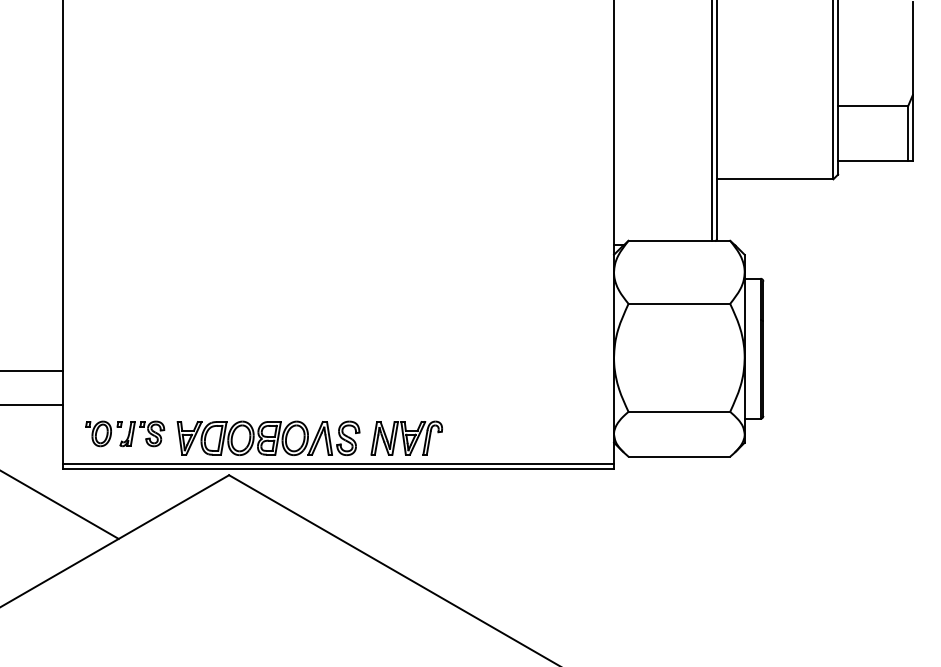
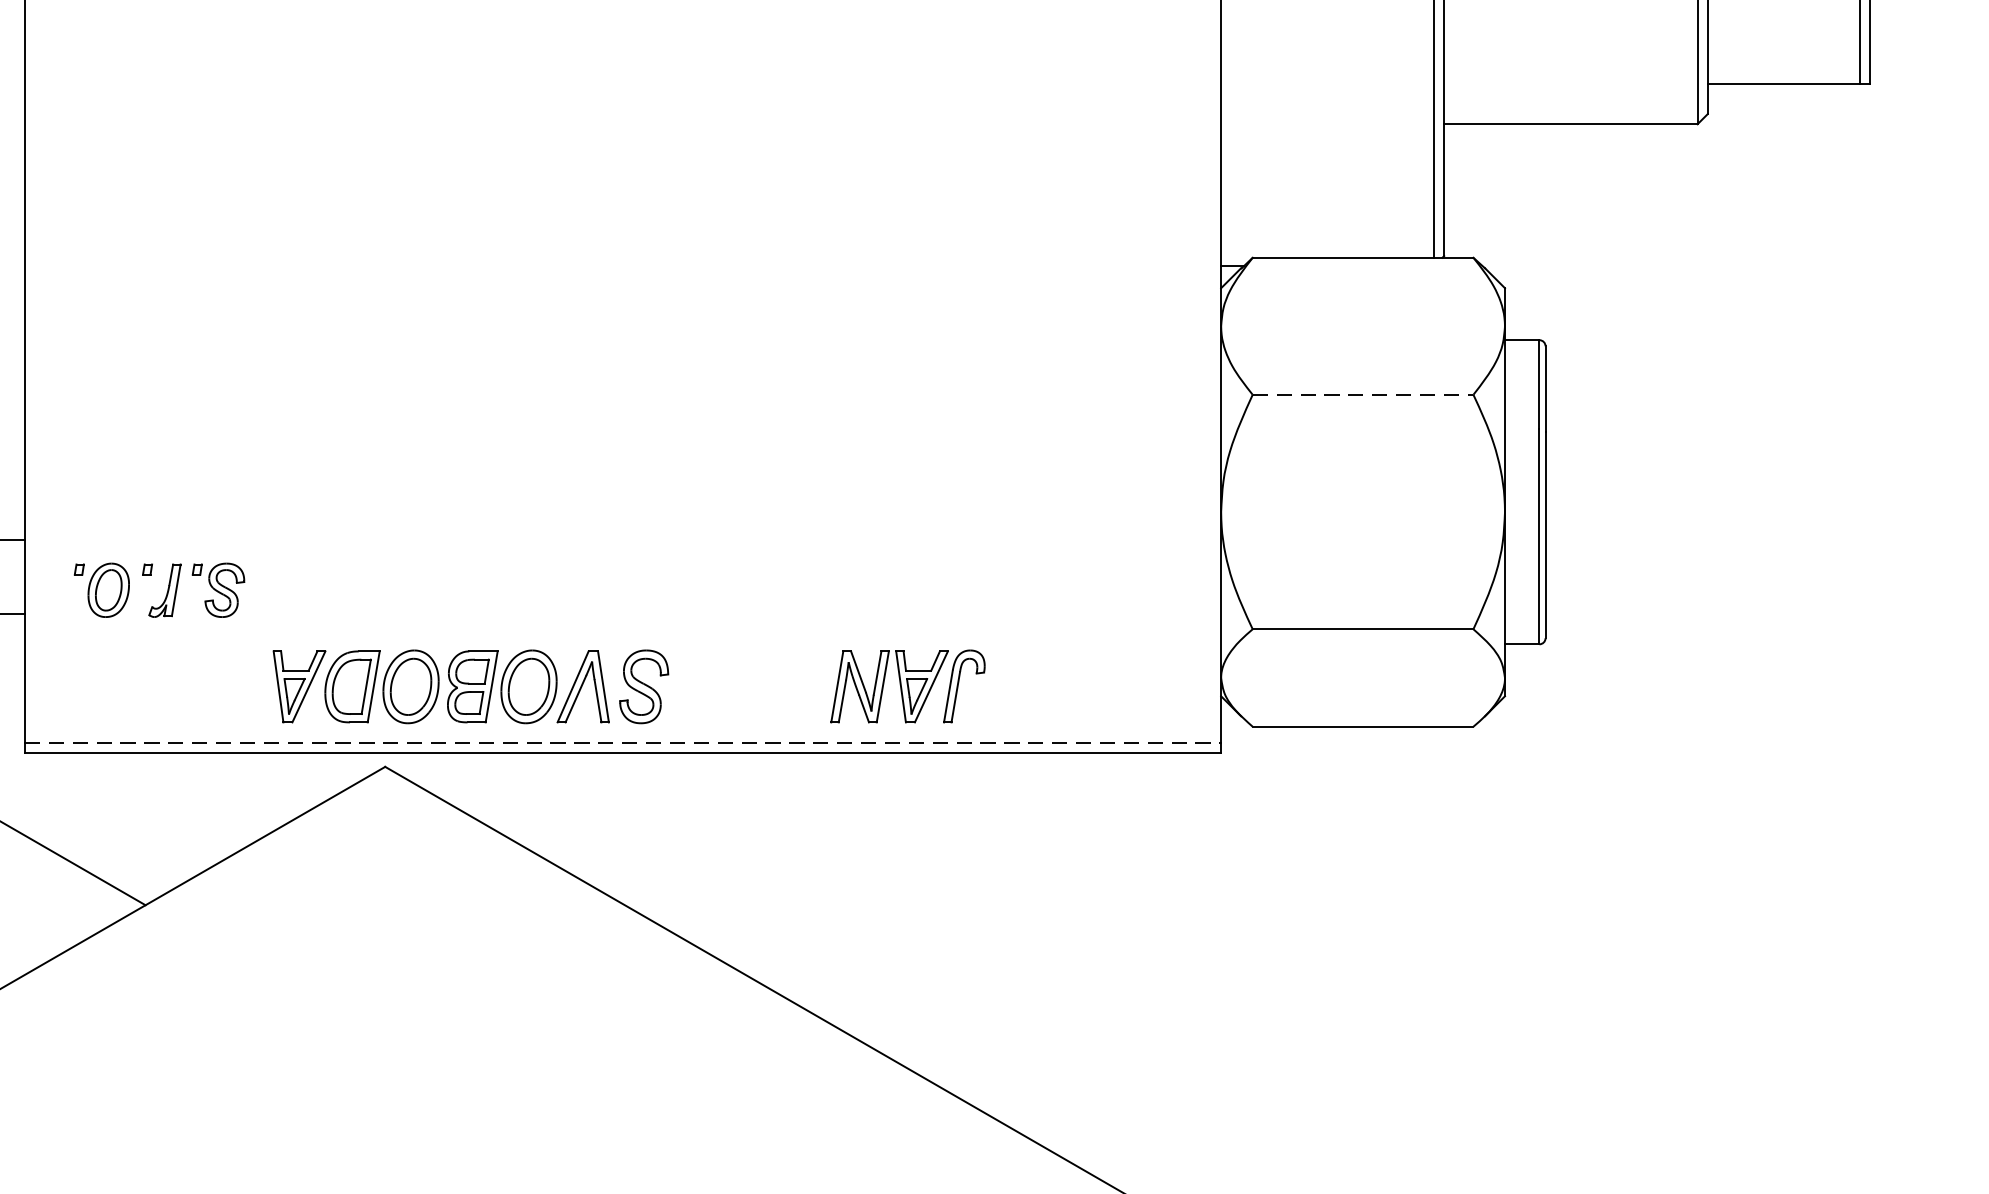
line: (679, 303) -> (1363, 393), solid -> dashed
part: (125, 433) -> (160, 589), moved
part: (406, 437) -> (907, 684), moved
line: (339, 464) -> (624, 743), solid -> dashed

